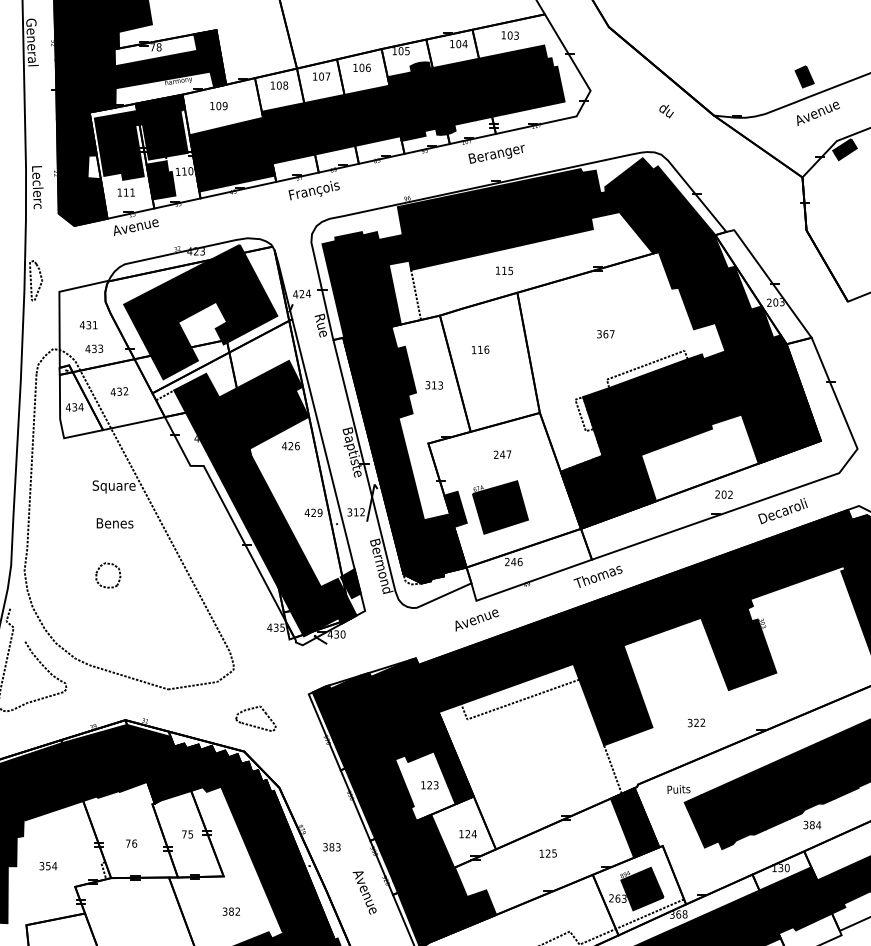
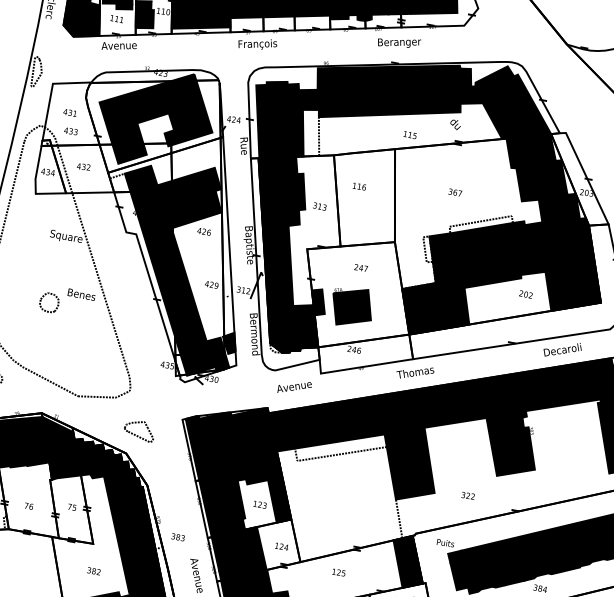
text: (666, 111) -> (455, 124), moved
text: (504, 270) -> (410, 134), moved
text: (723, 494) -> (525, 294), moved
text: (114, 523) -> (81, 294), moved
text: (477, 620) -> (295, 387), moved

